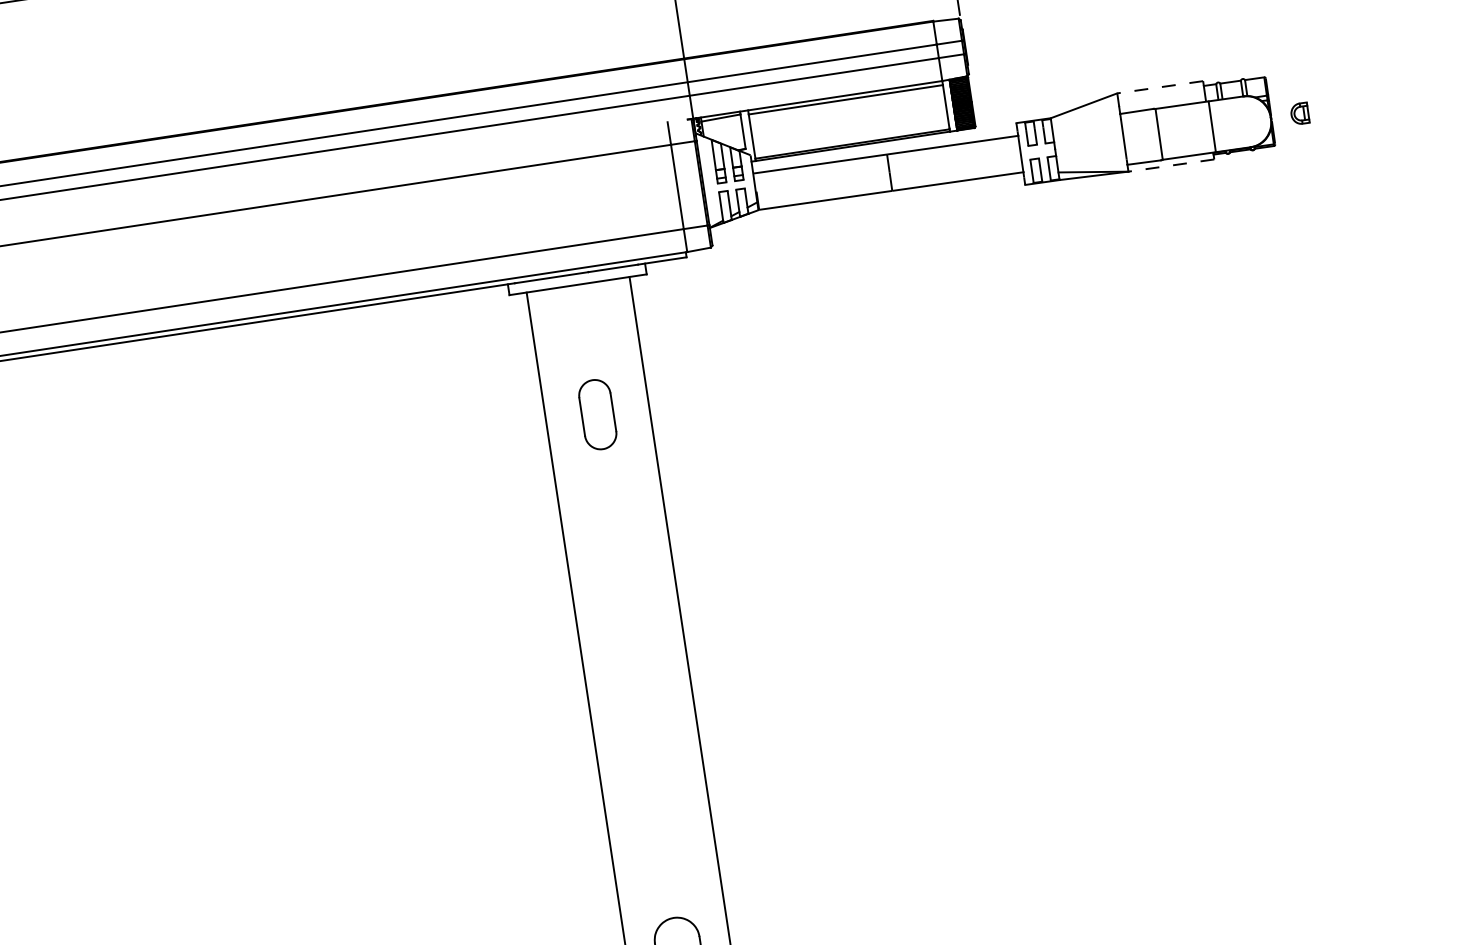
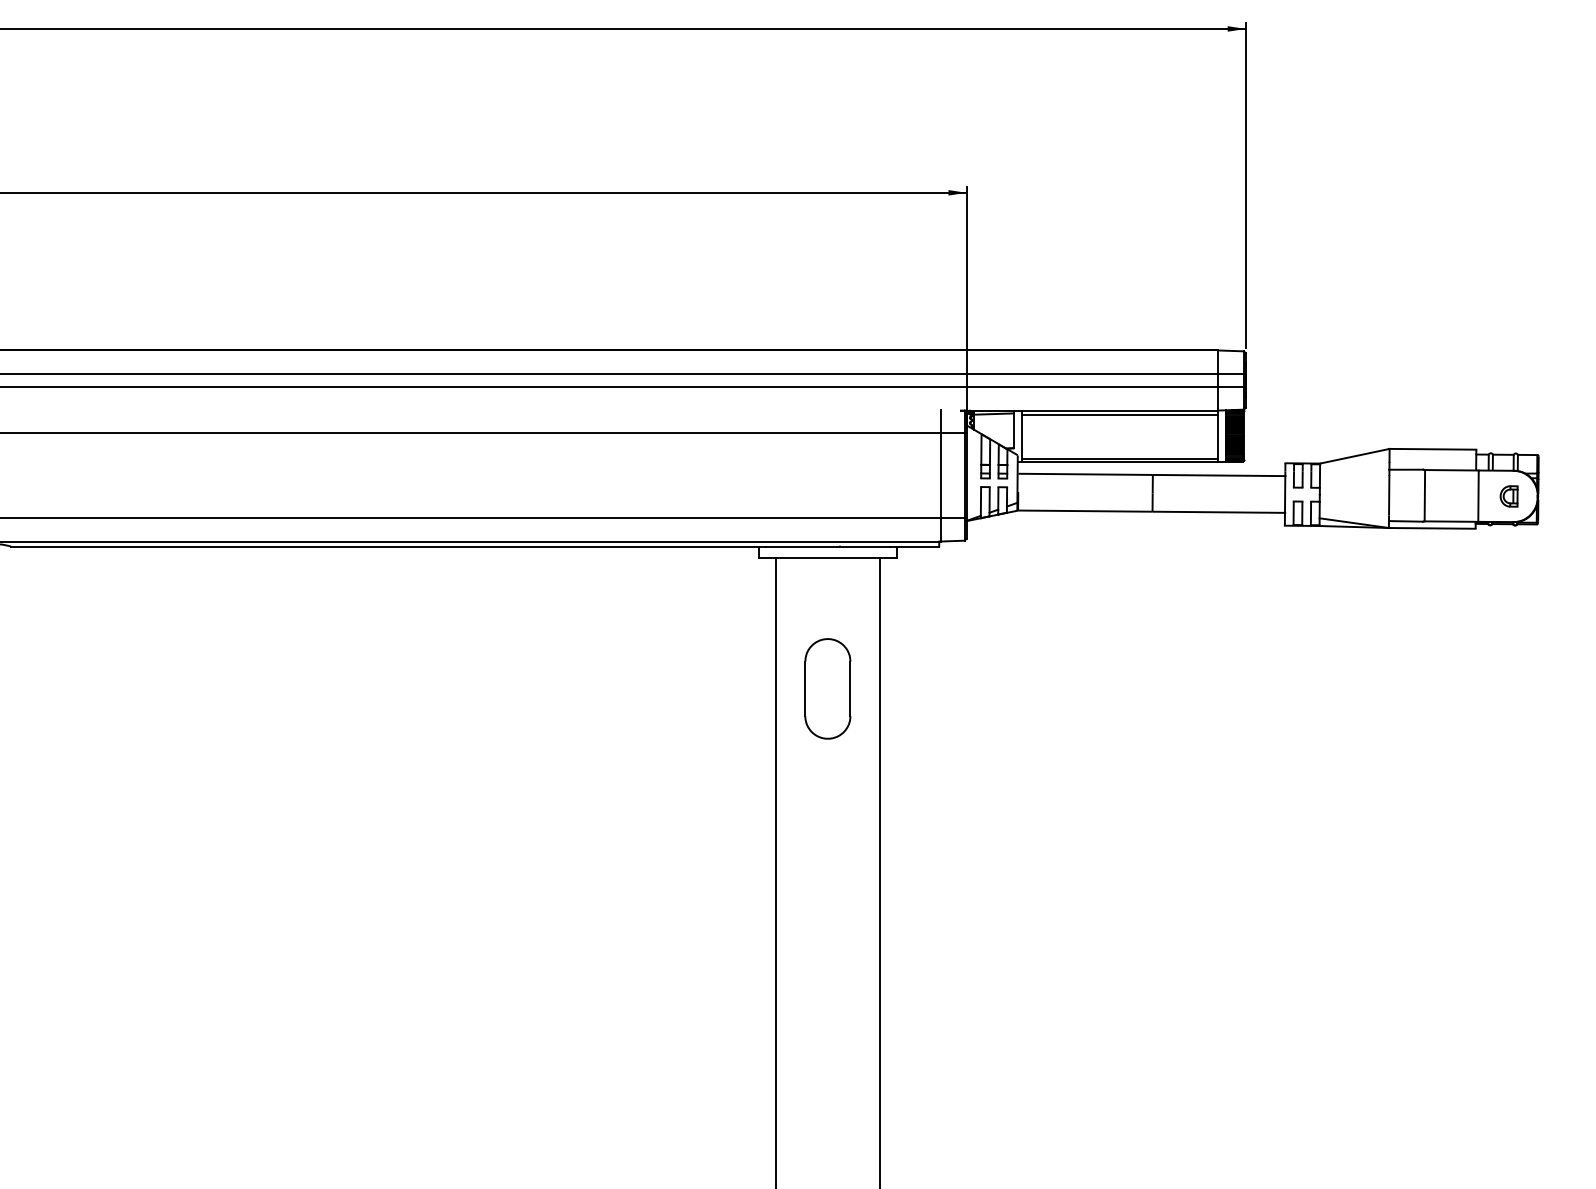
line: (1159, 87) -> (1432, 449), dashed -> solid
part: (1299, 113) -> (1508, 496), moved
line: (1170, 165) -> (1431, 528), dashed -> solid
part: (597, 414) -> (827, 688), size x1.43

